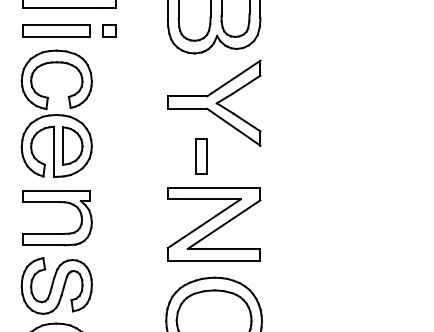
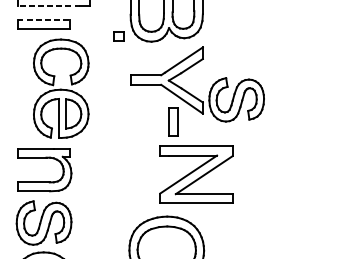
line: (63, 7) -> (49, 5), solid -> dashed
line: (56, 25) -> (43, 19), solid -> dashed
part: (109, 30) -> (118, 36), moved
part: (56, 113) -> (60, 88), moved
part: (303, 127) -> (236, 99), added
part: (201, 156) -> (173, 122), moved
part: (213, 224) -> (195, 175), moved

